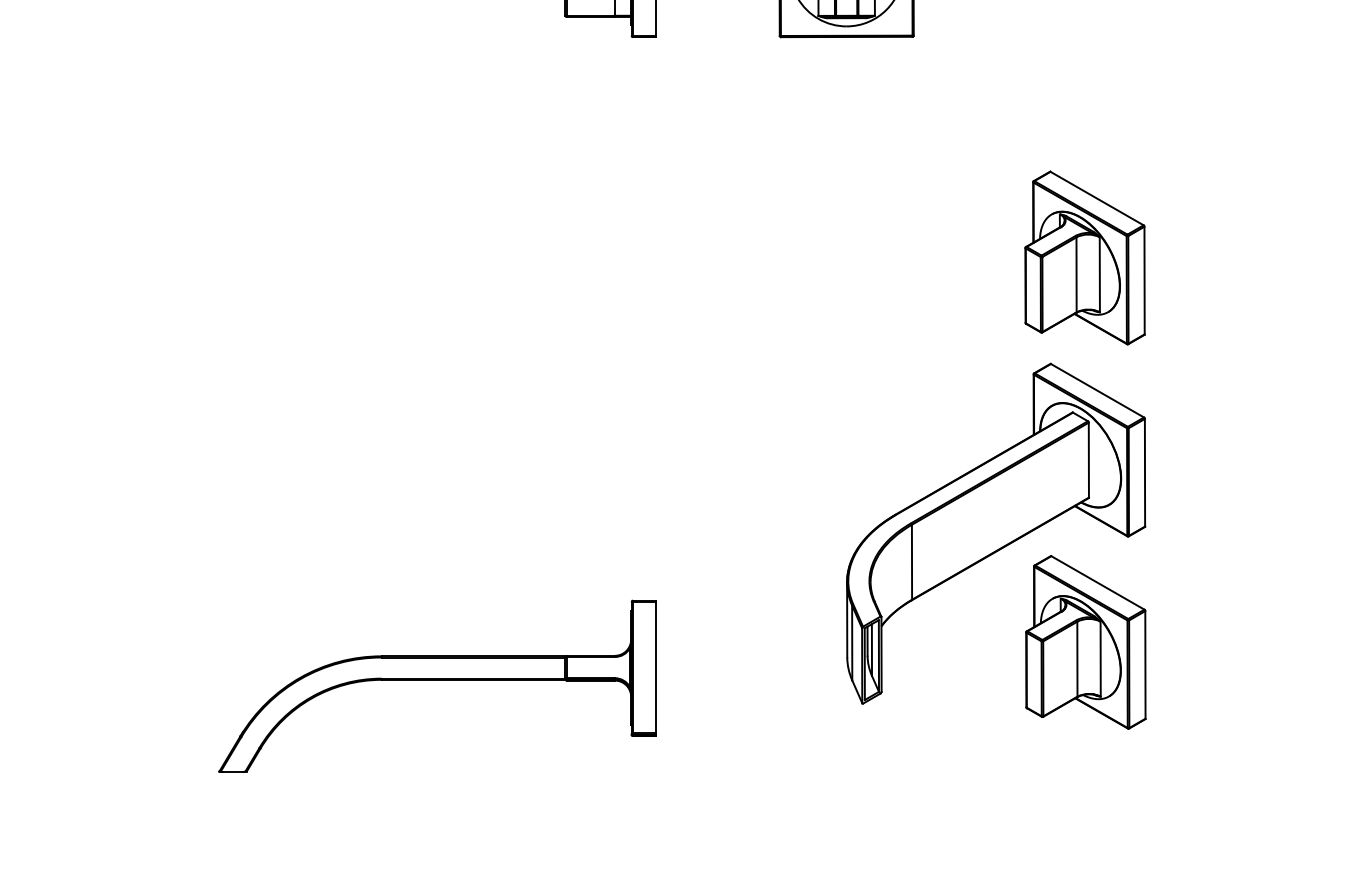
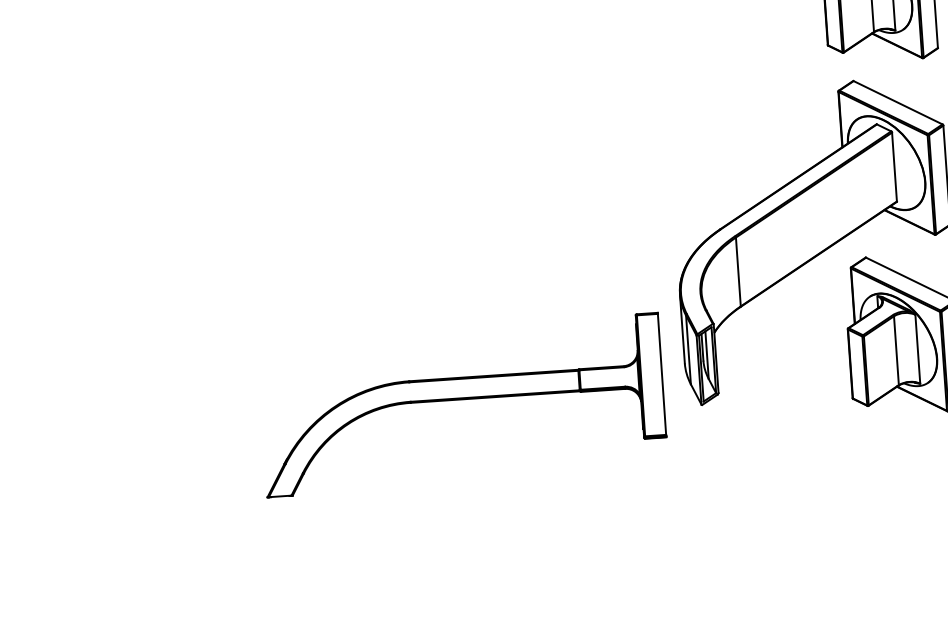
part: (437, 685) -> (462, 404), moved

